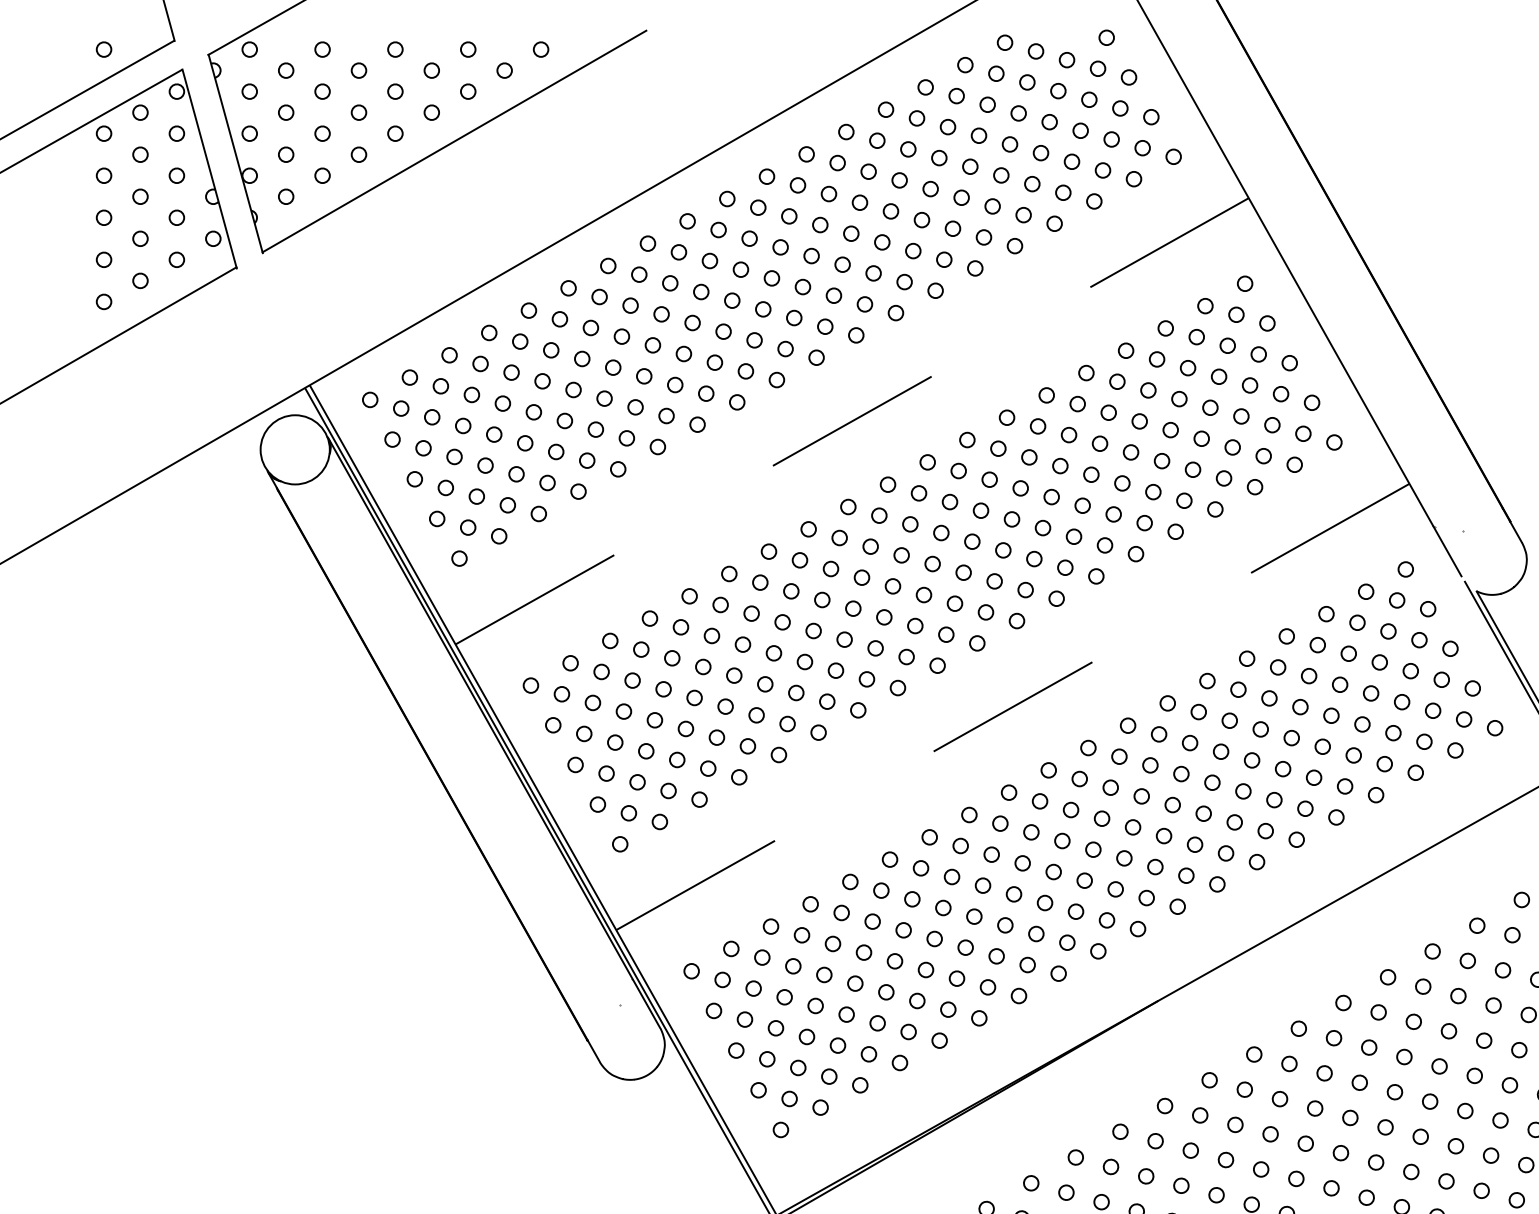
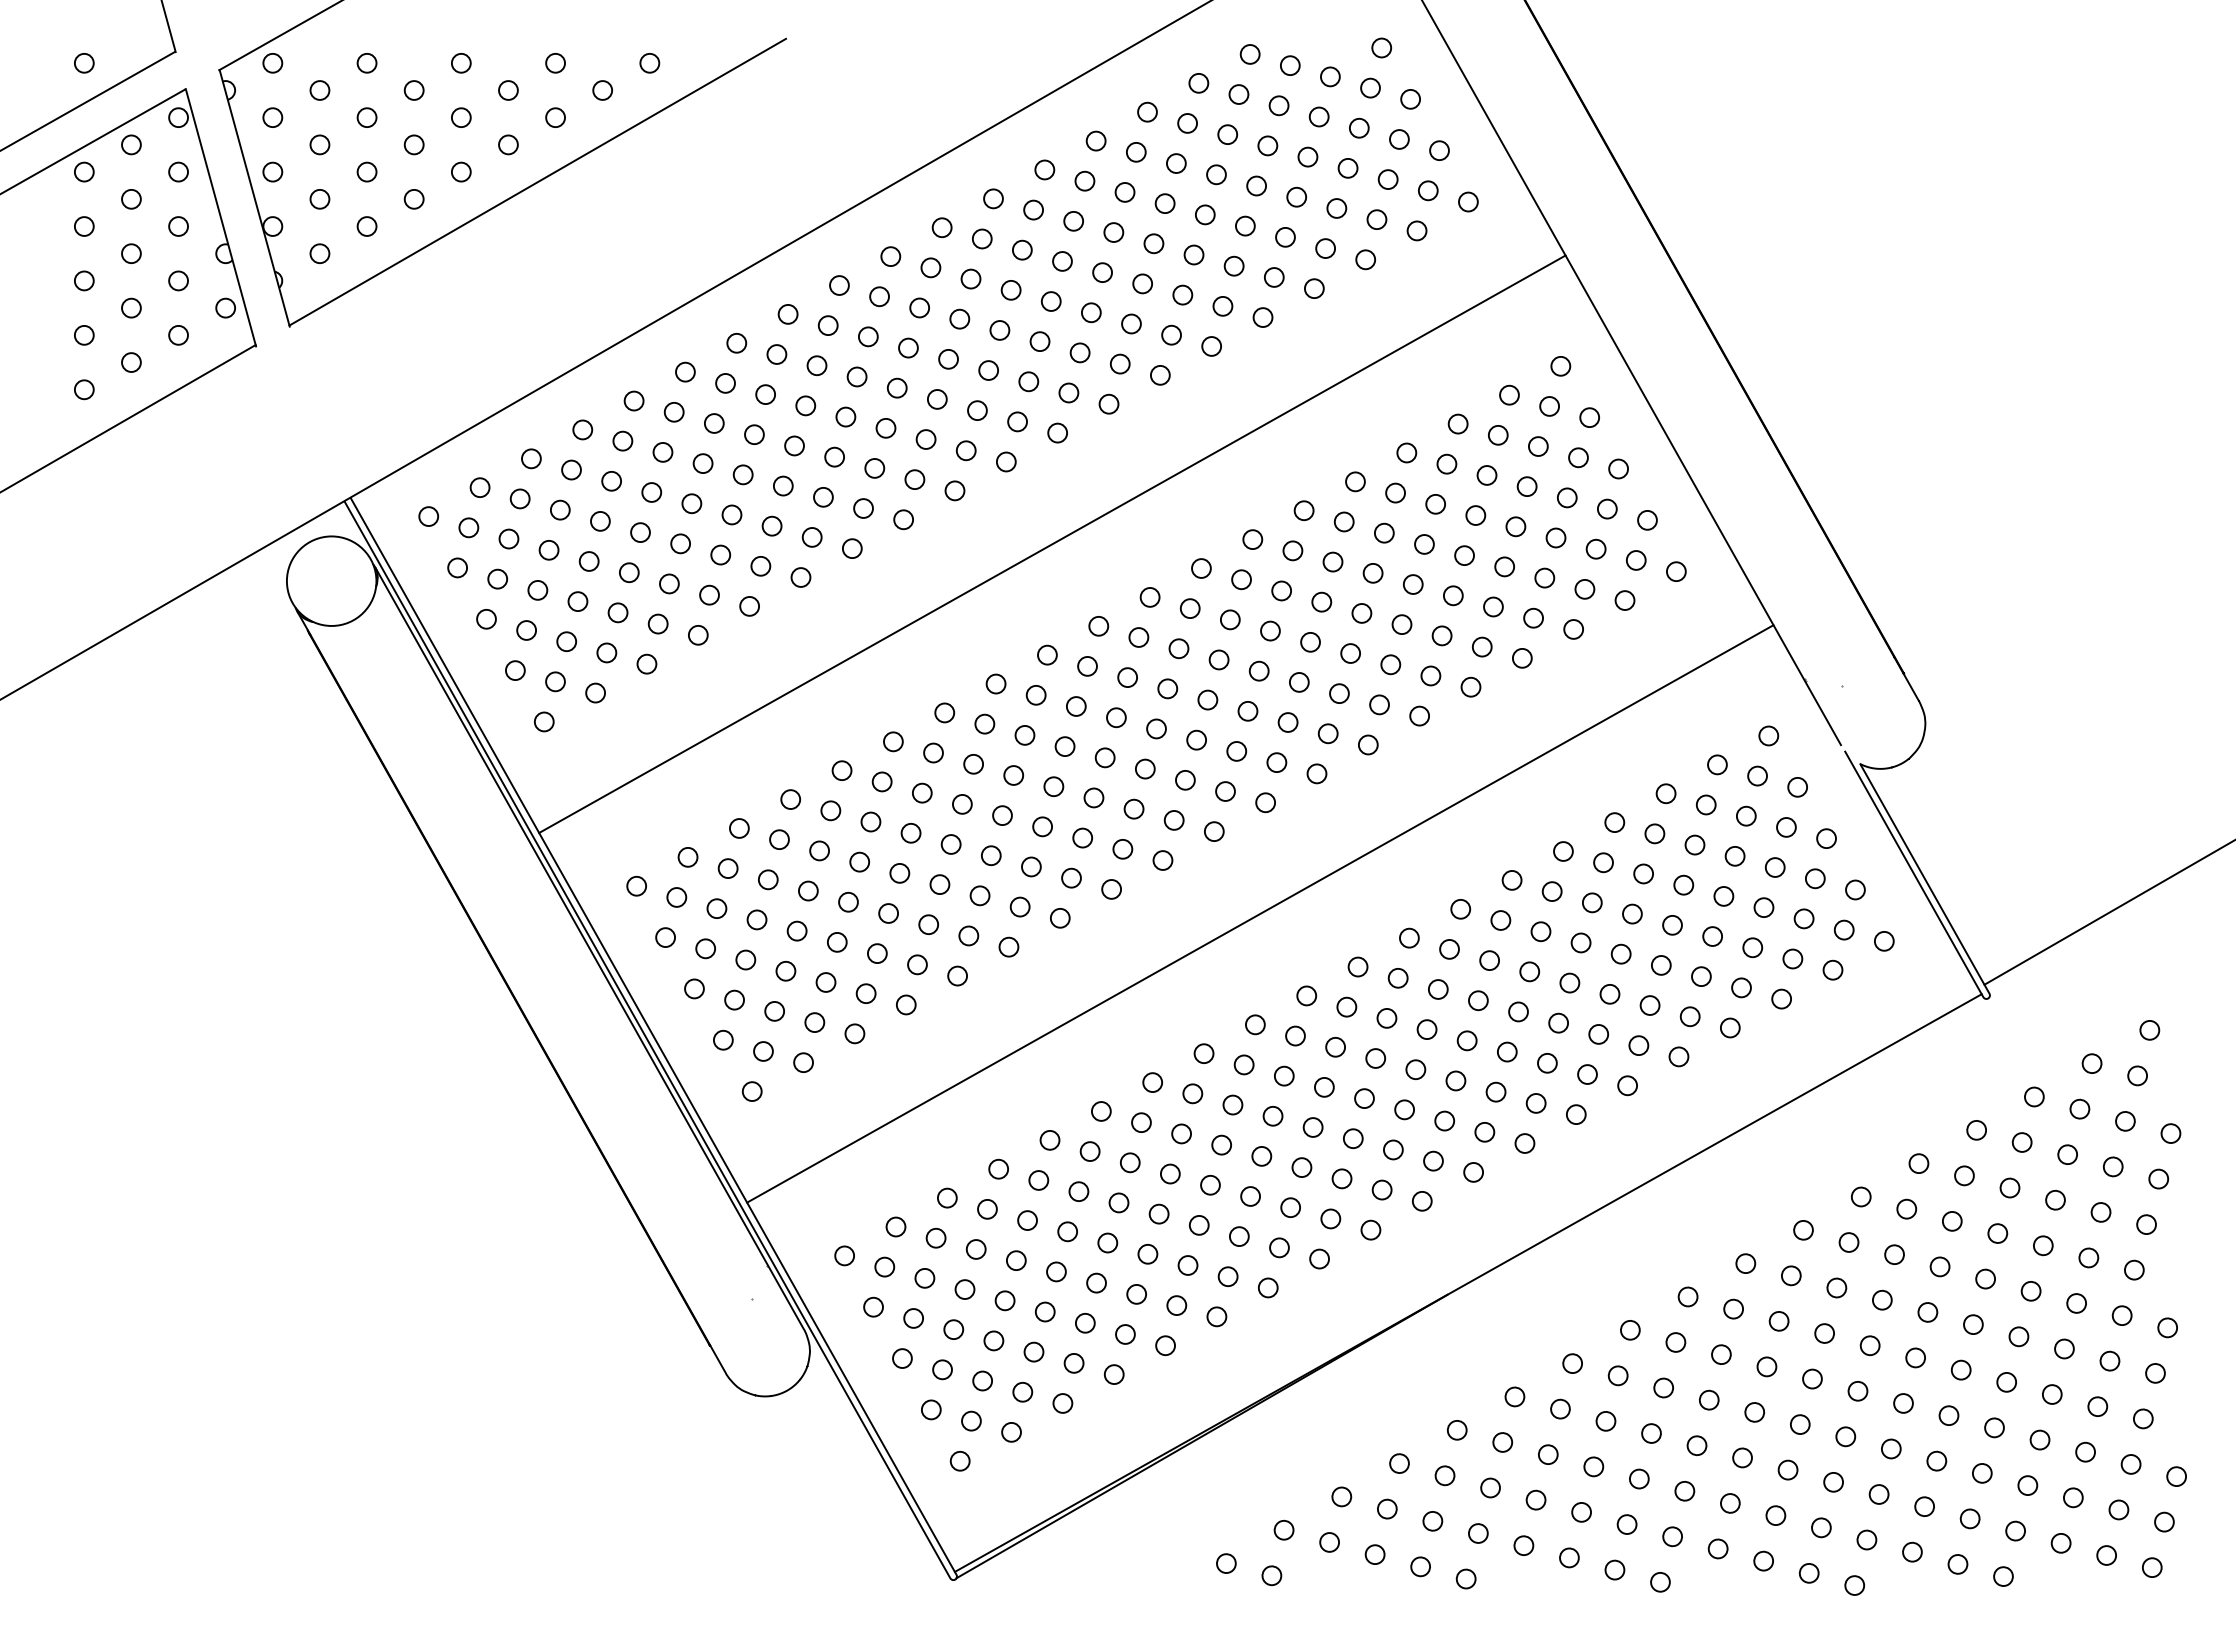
line: (852, 421) -> (1052, 544), dashed -> solid
line: (1013, 706) -> (1260, 913), dashed -> solid

